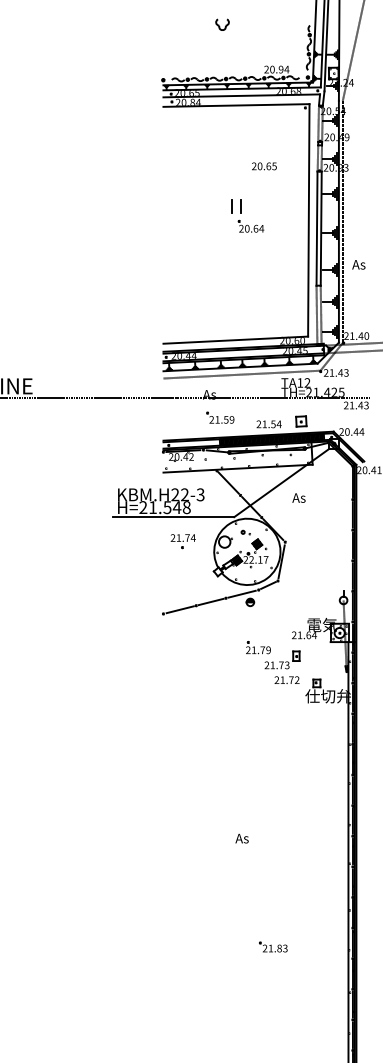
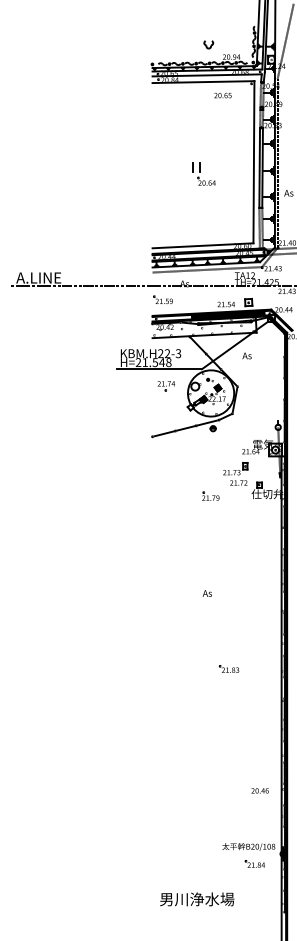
part: (222, 24) -> (208, 44), moved
text: (263, 166) -> (222, 95), moved
part: (246, 215) -> (203, 173), moved
part: (219, 417) -> (162, 299), moved
part: (257, 646) -> (210, 495), moved

